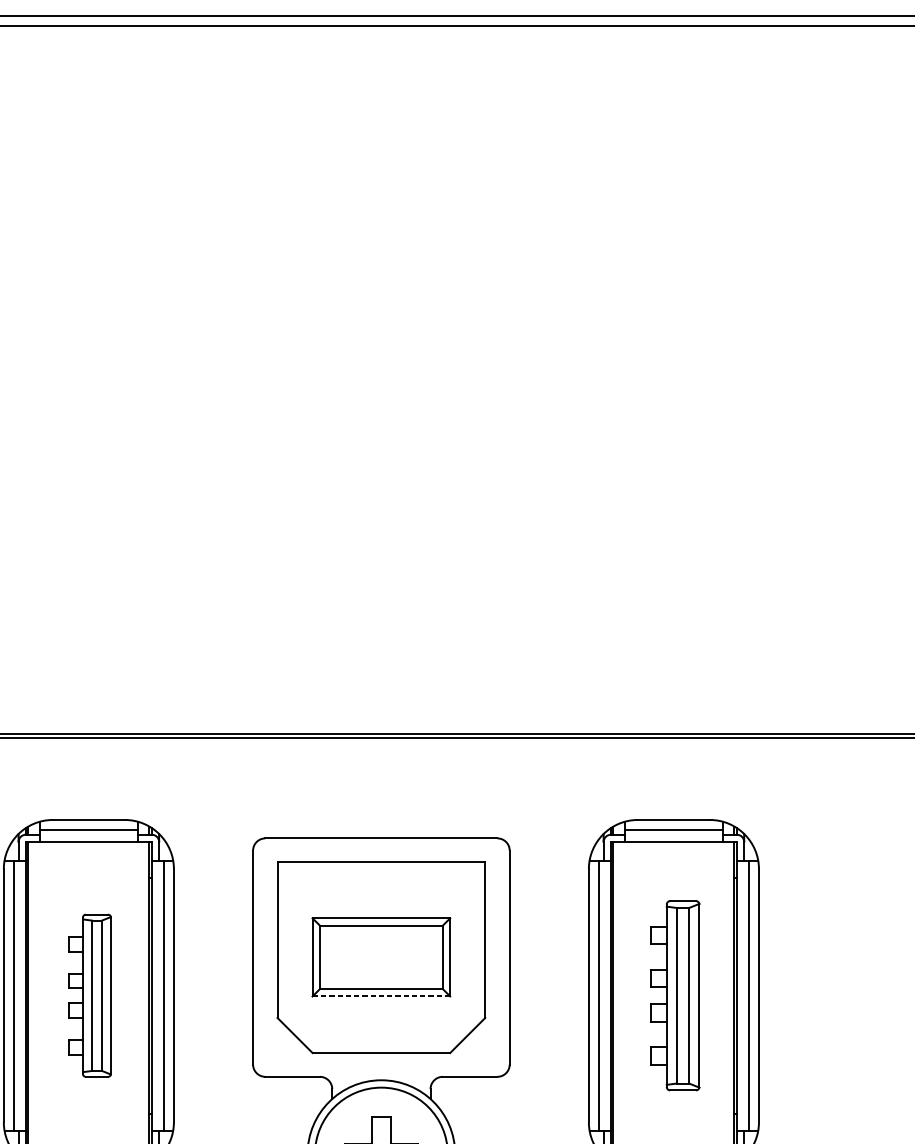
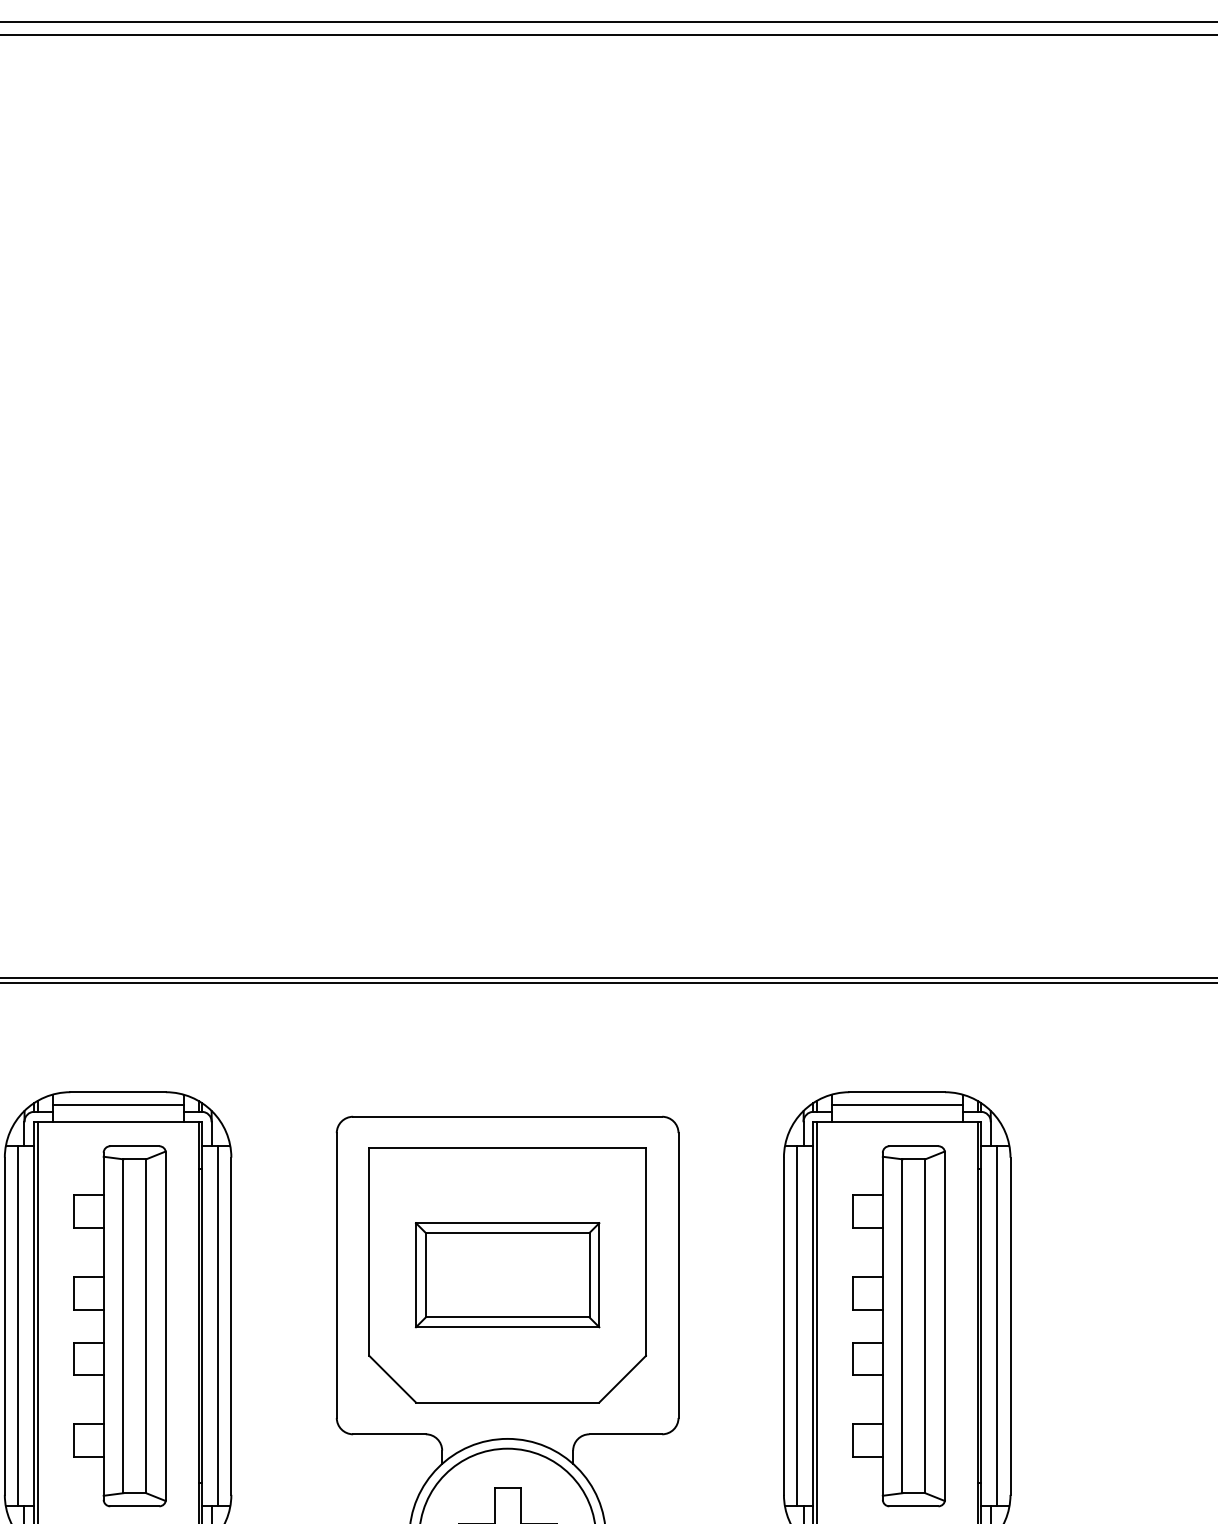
part: (89, 995) -> (119, 1326), size x1.67
part: (674, 995) -> (898, 1326), size x1.43
line: (381, 996) -> (507, 1327), dashed -> solid

